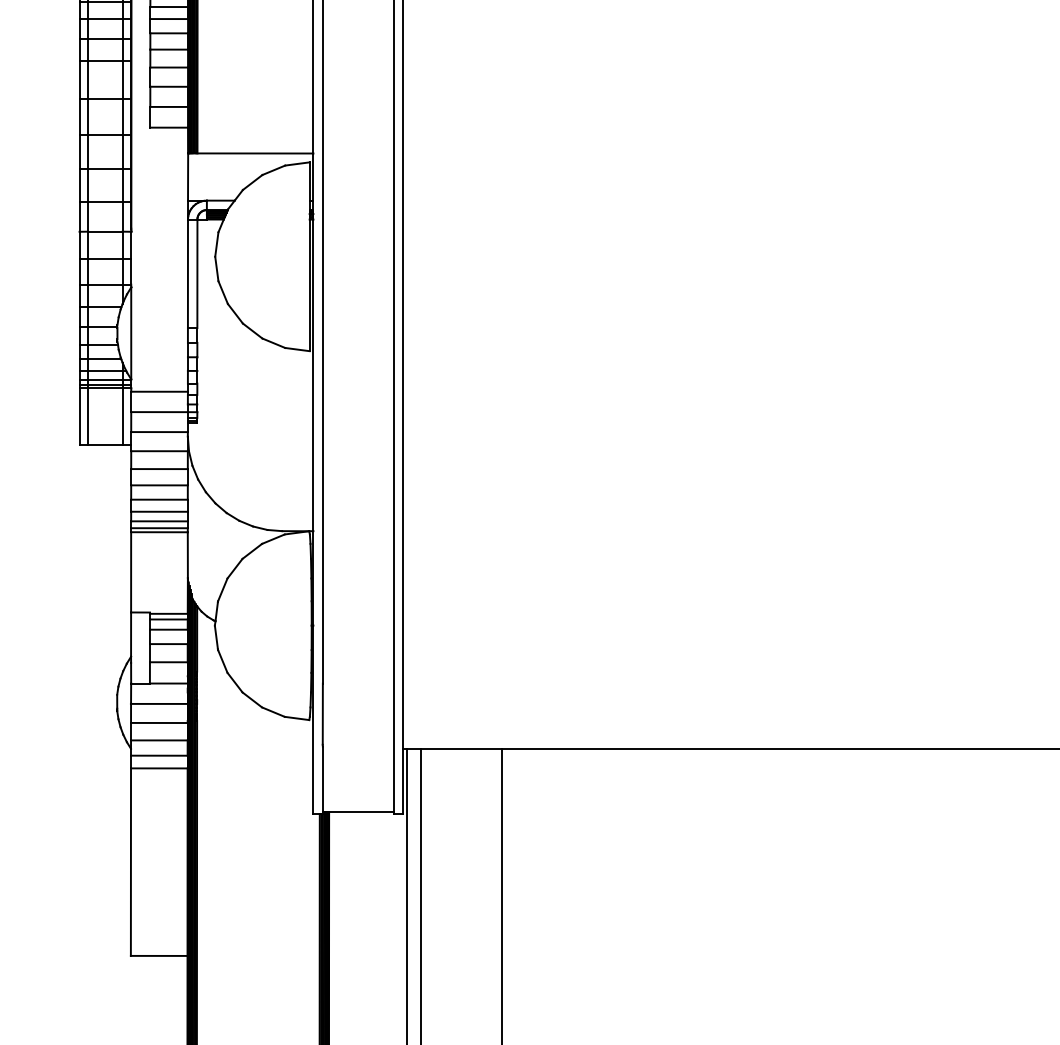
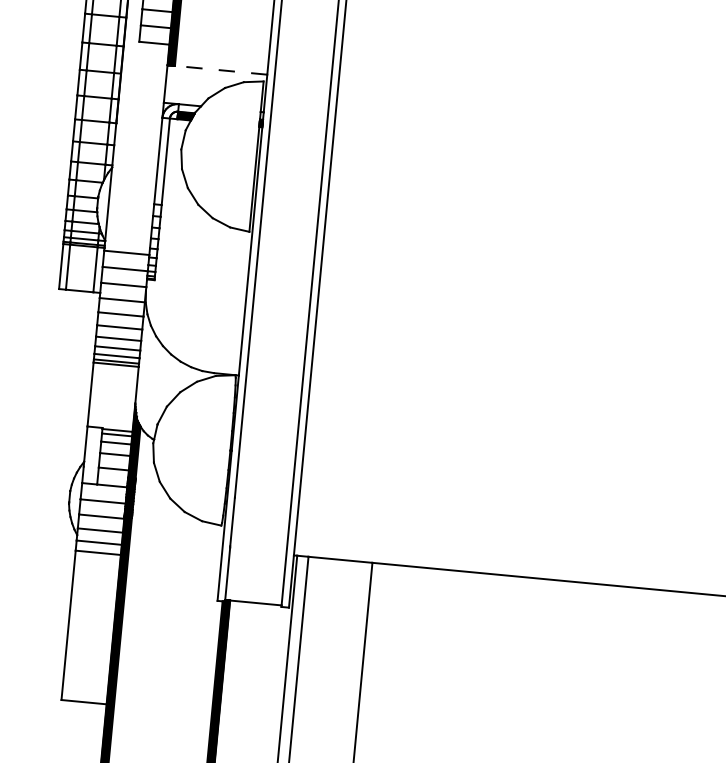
line: (255, 153) -> (221, 70), solid -> dashed

